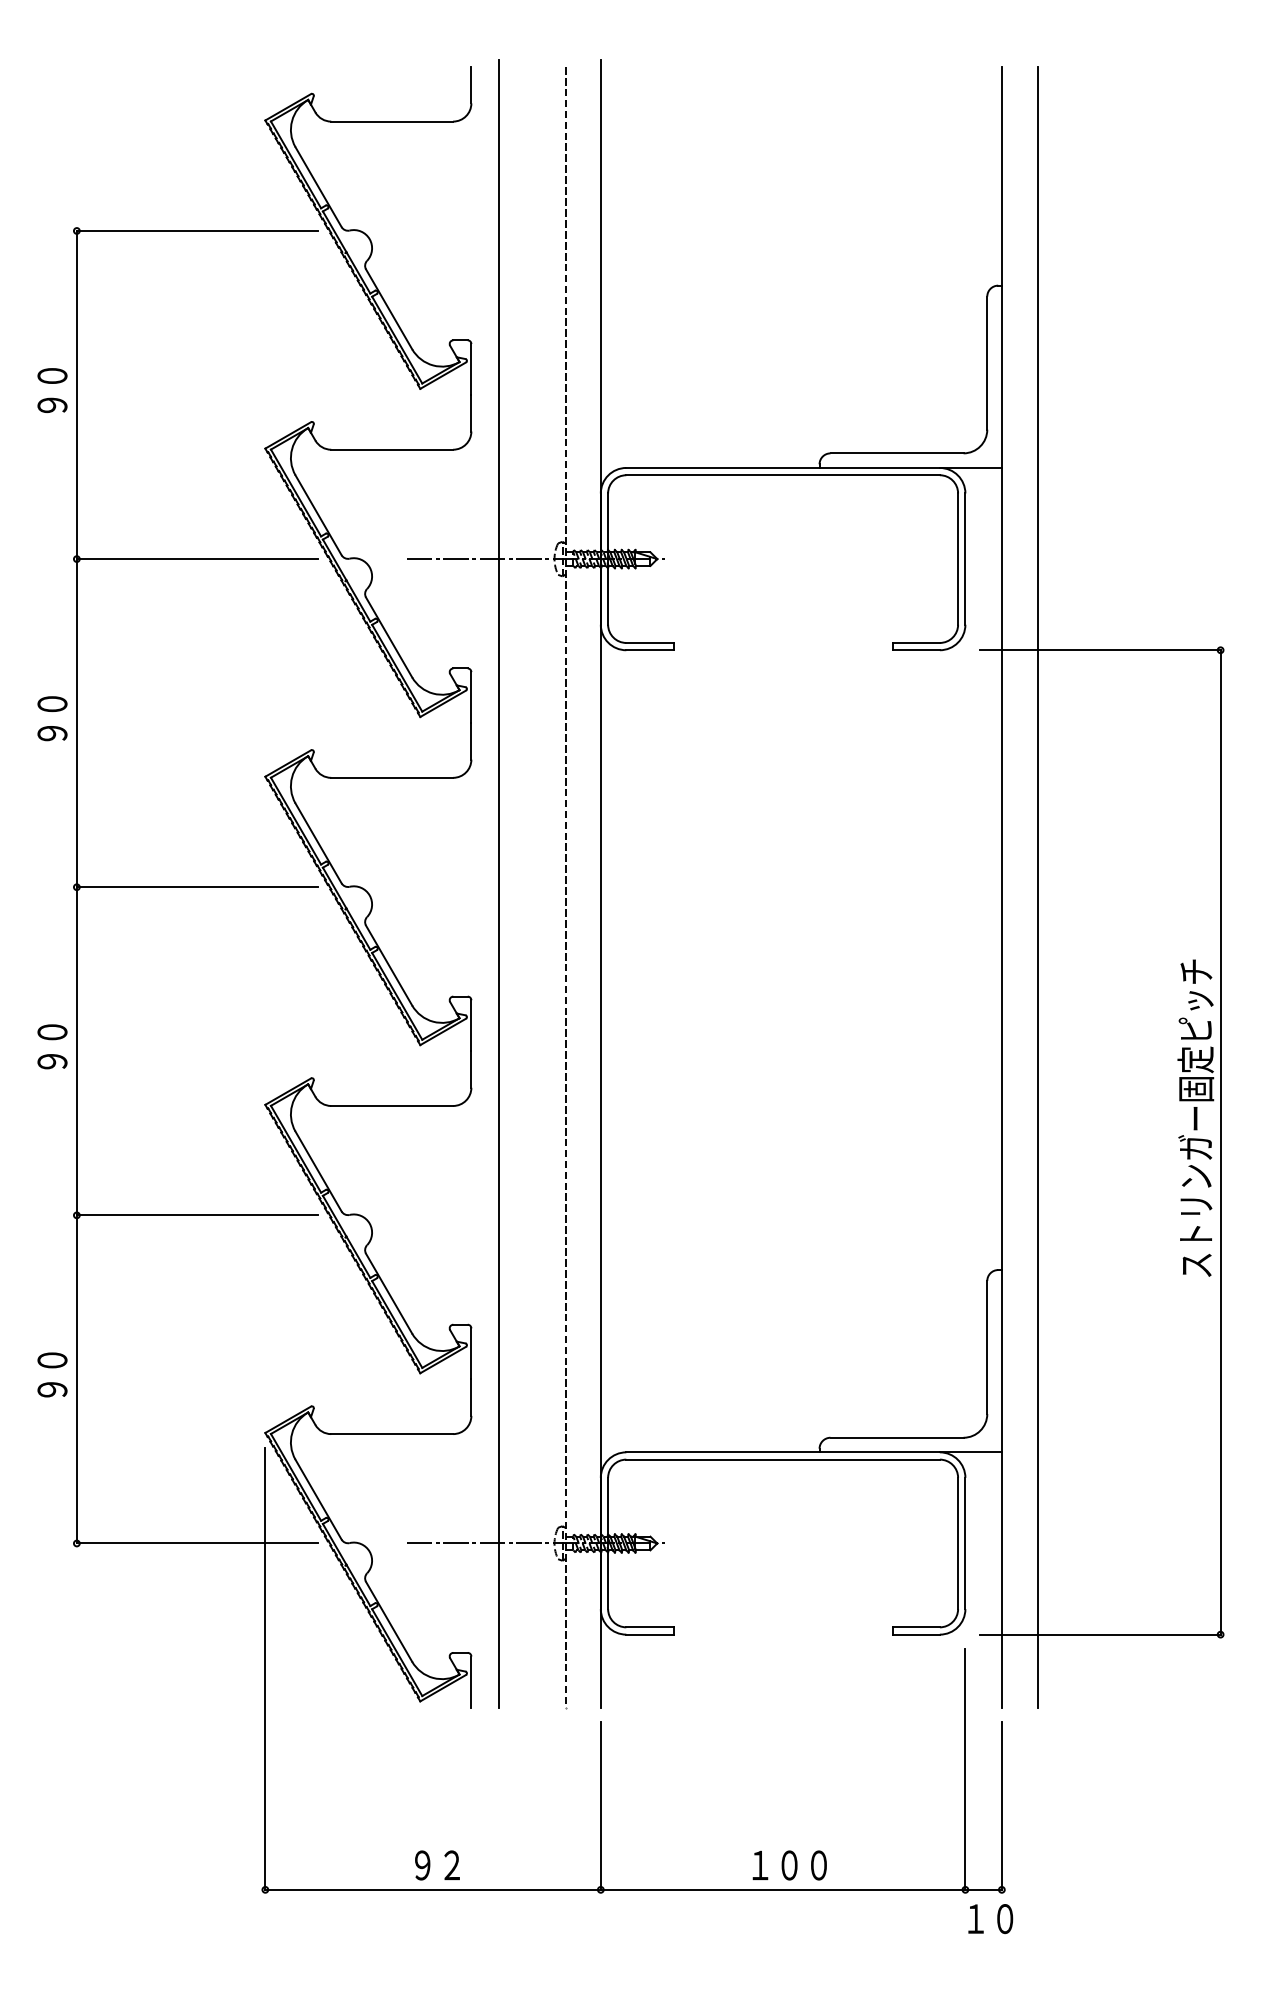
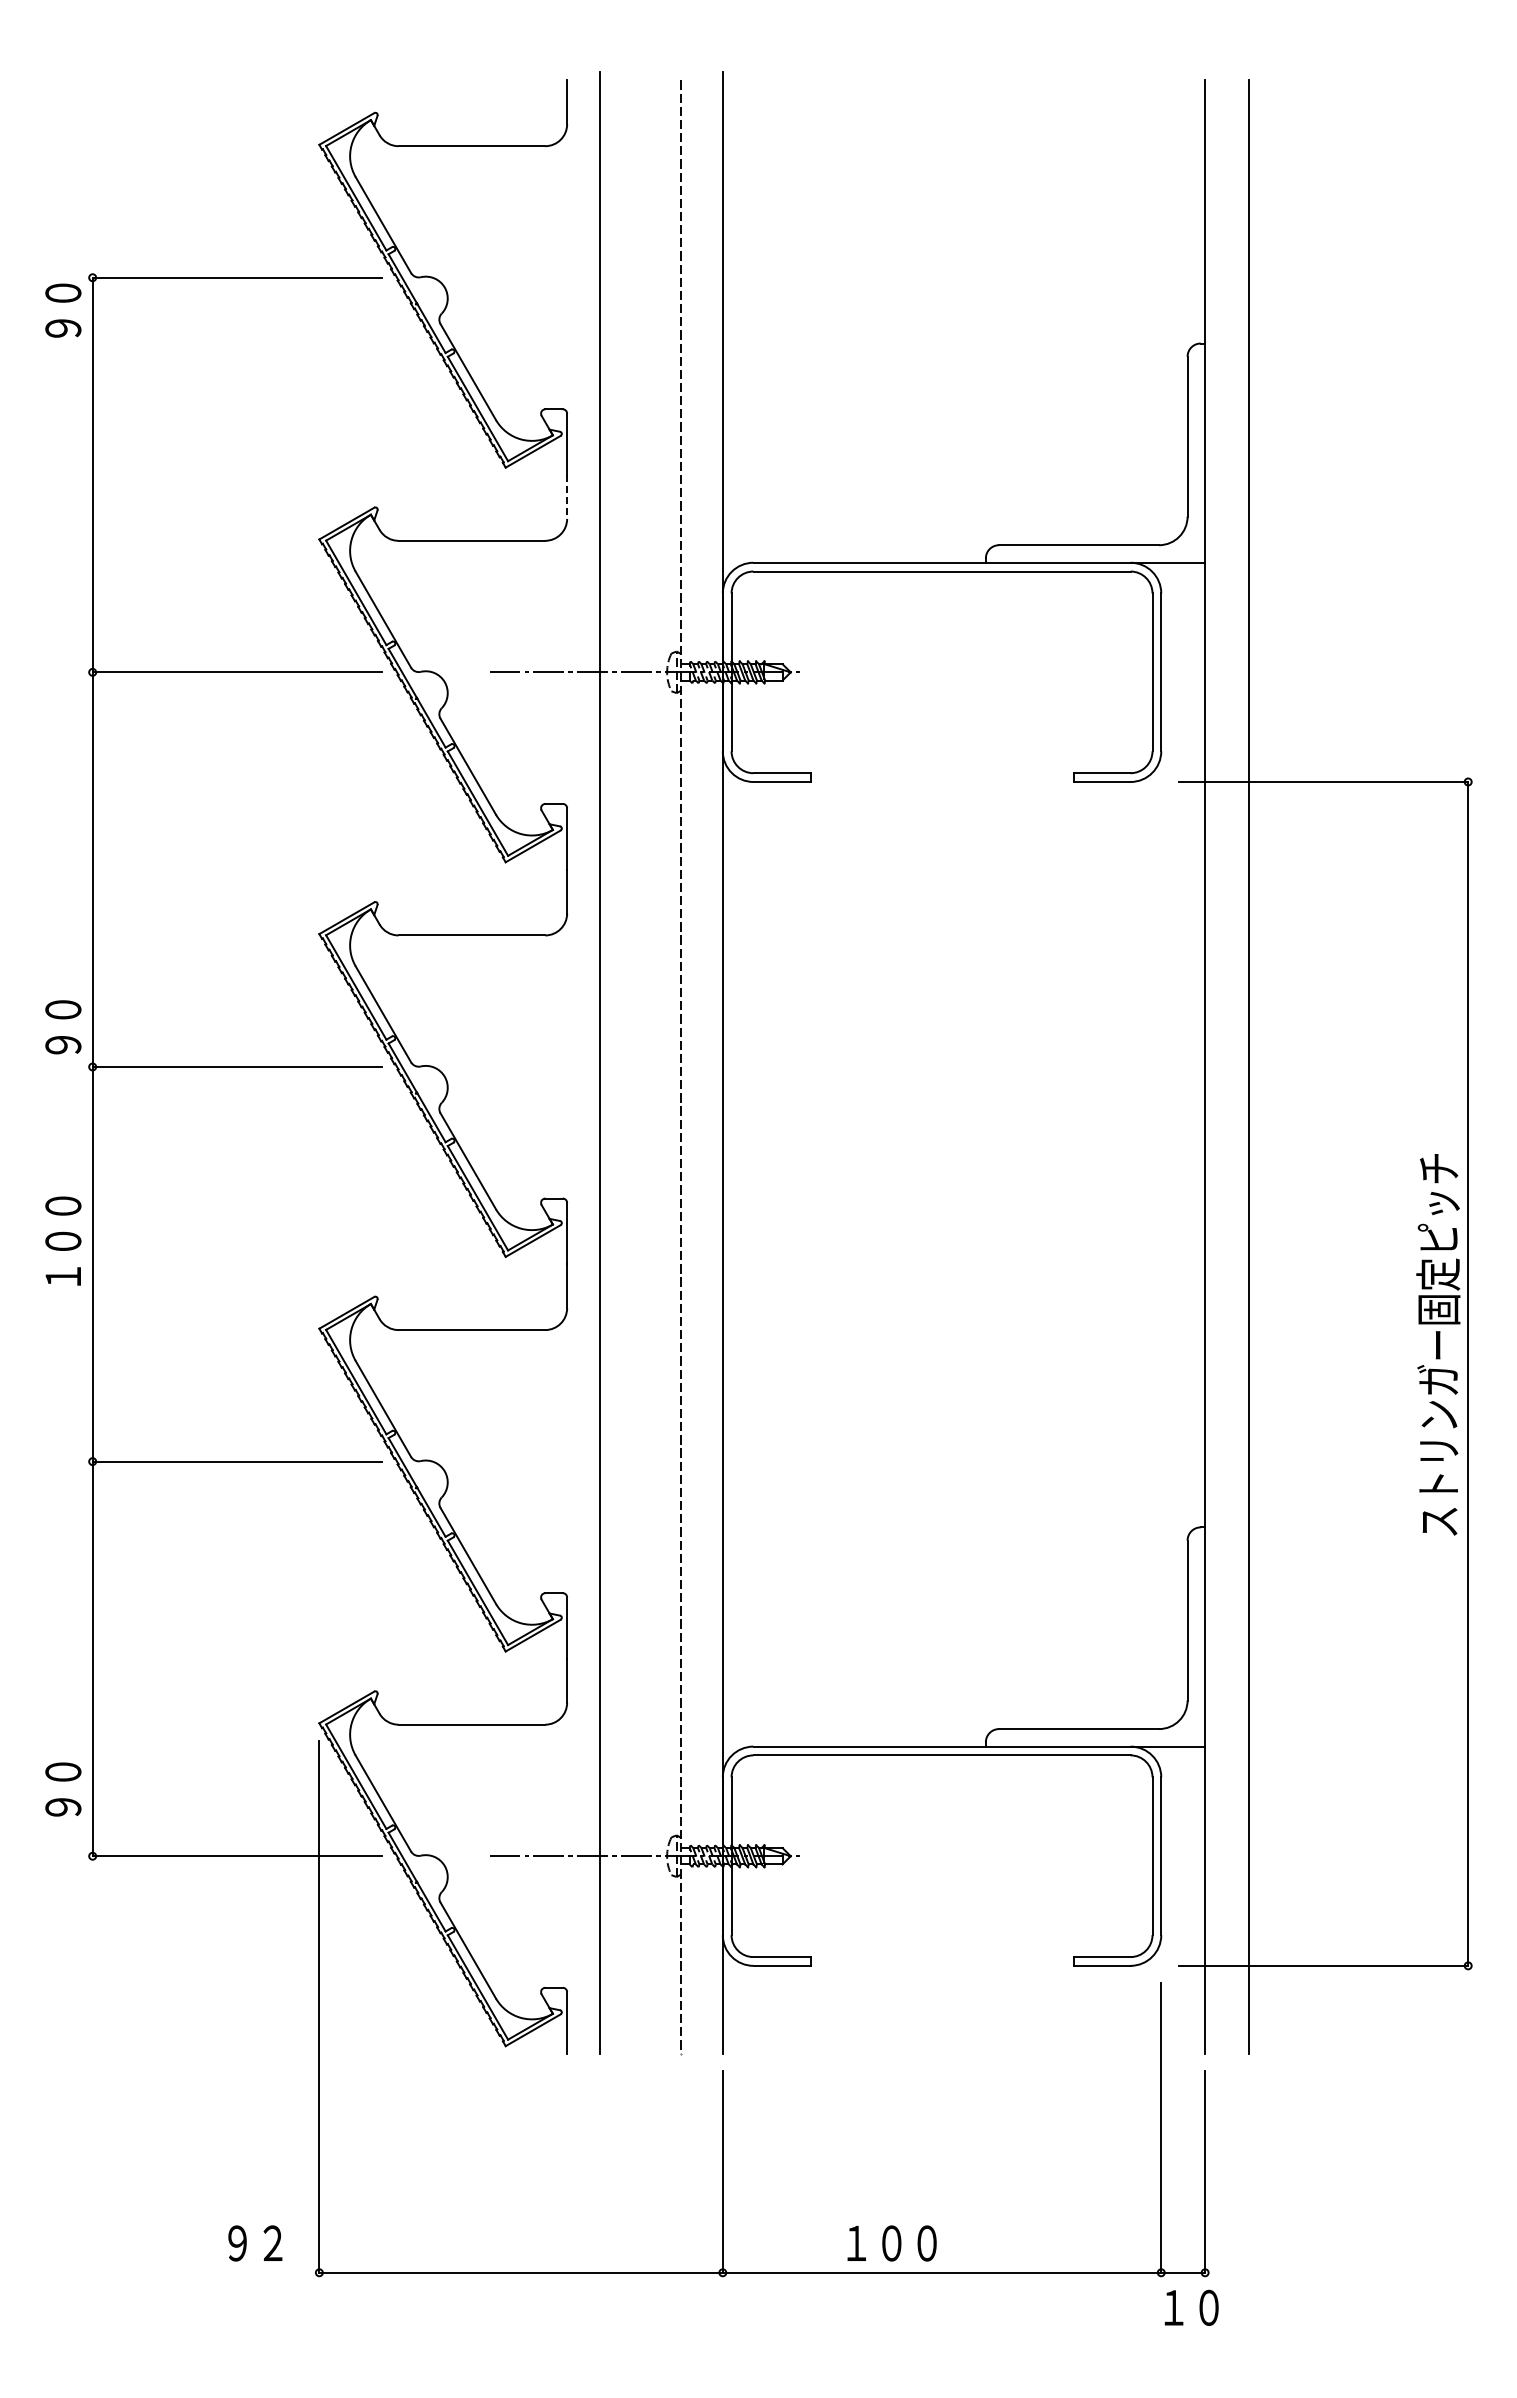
text: (52, 390) -> (63, 310), moved
line: (471, 412) -> (567, 496), solid -> dashed
text: (52, 718) -> (63, 1027), moved
text: (52, 1031) -> (63, 1240), ９０ -> １００
text: (52, 1374) -> (63, 1789), moved
text: (437, 1865) -> (255, 2243), moved
text: (789, 1865) -> (891, 2243), moved

